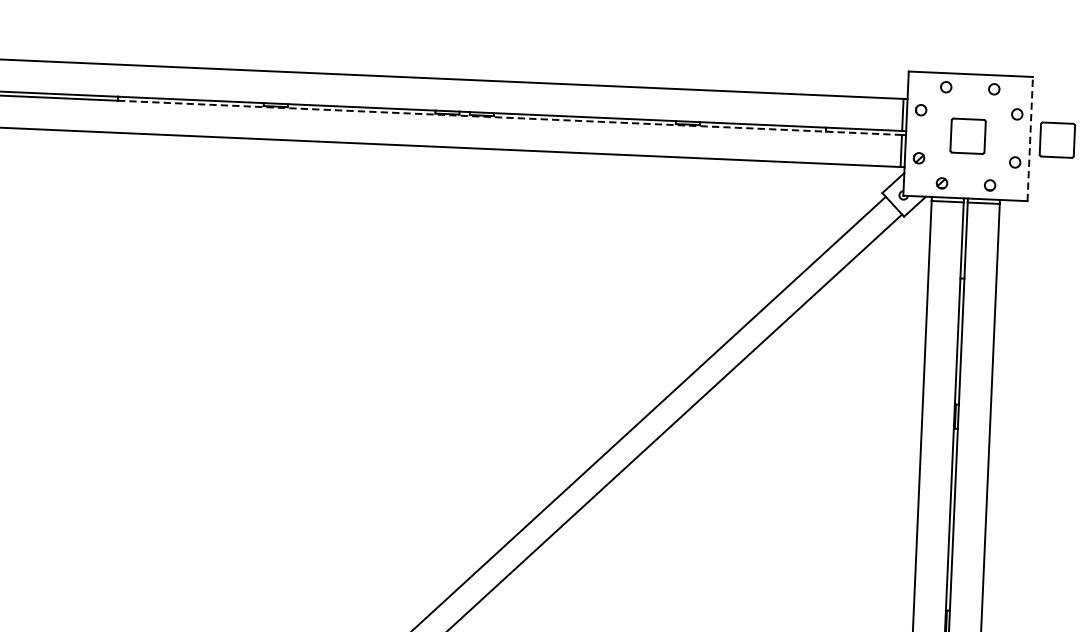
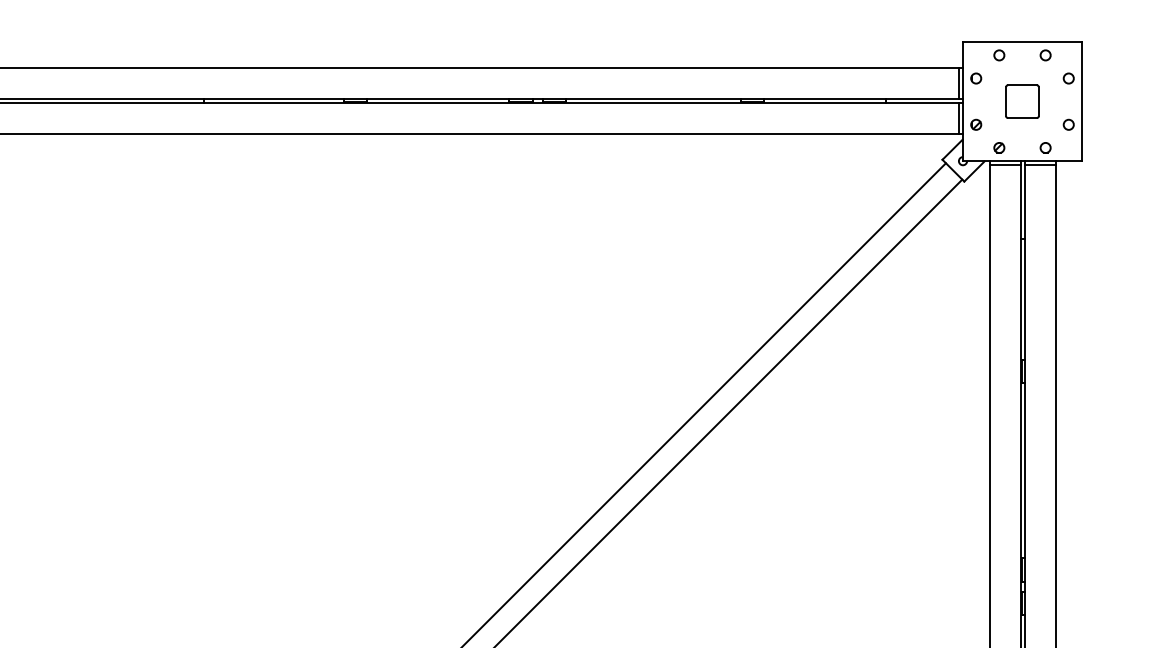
line: (510, 118) -> (581, 103), dashed -> solid
line: (1030, 138) -> (1082, 101), dashed -> solid
part: (1057, 140) -> (1108, 101), removed

